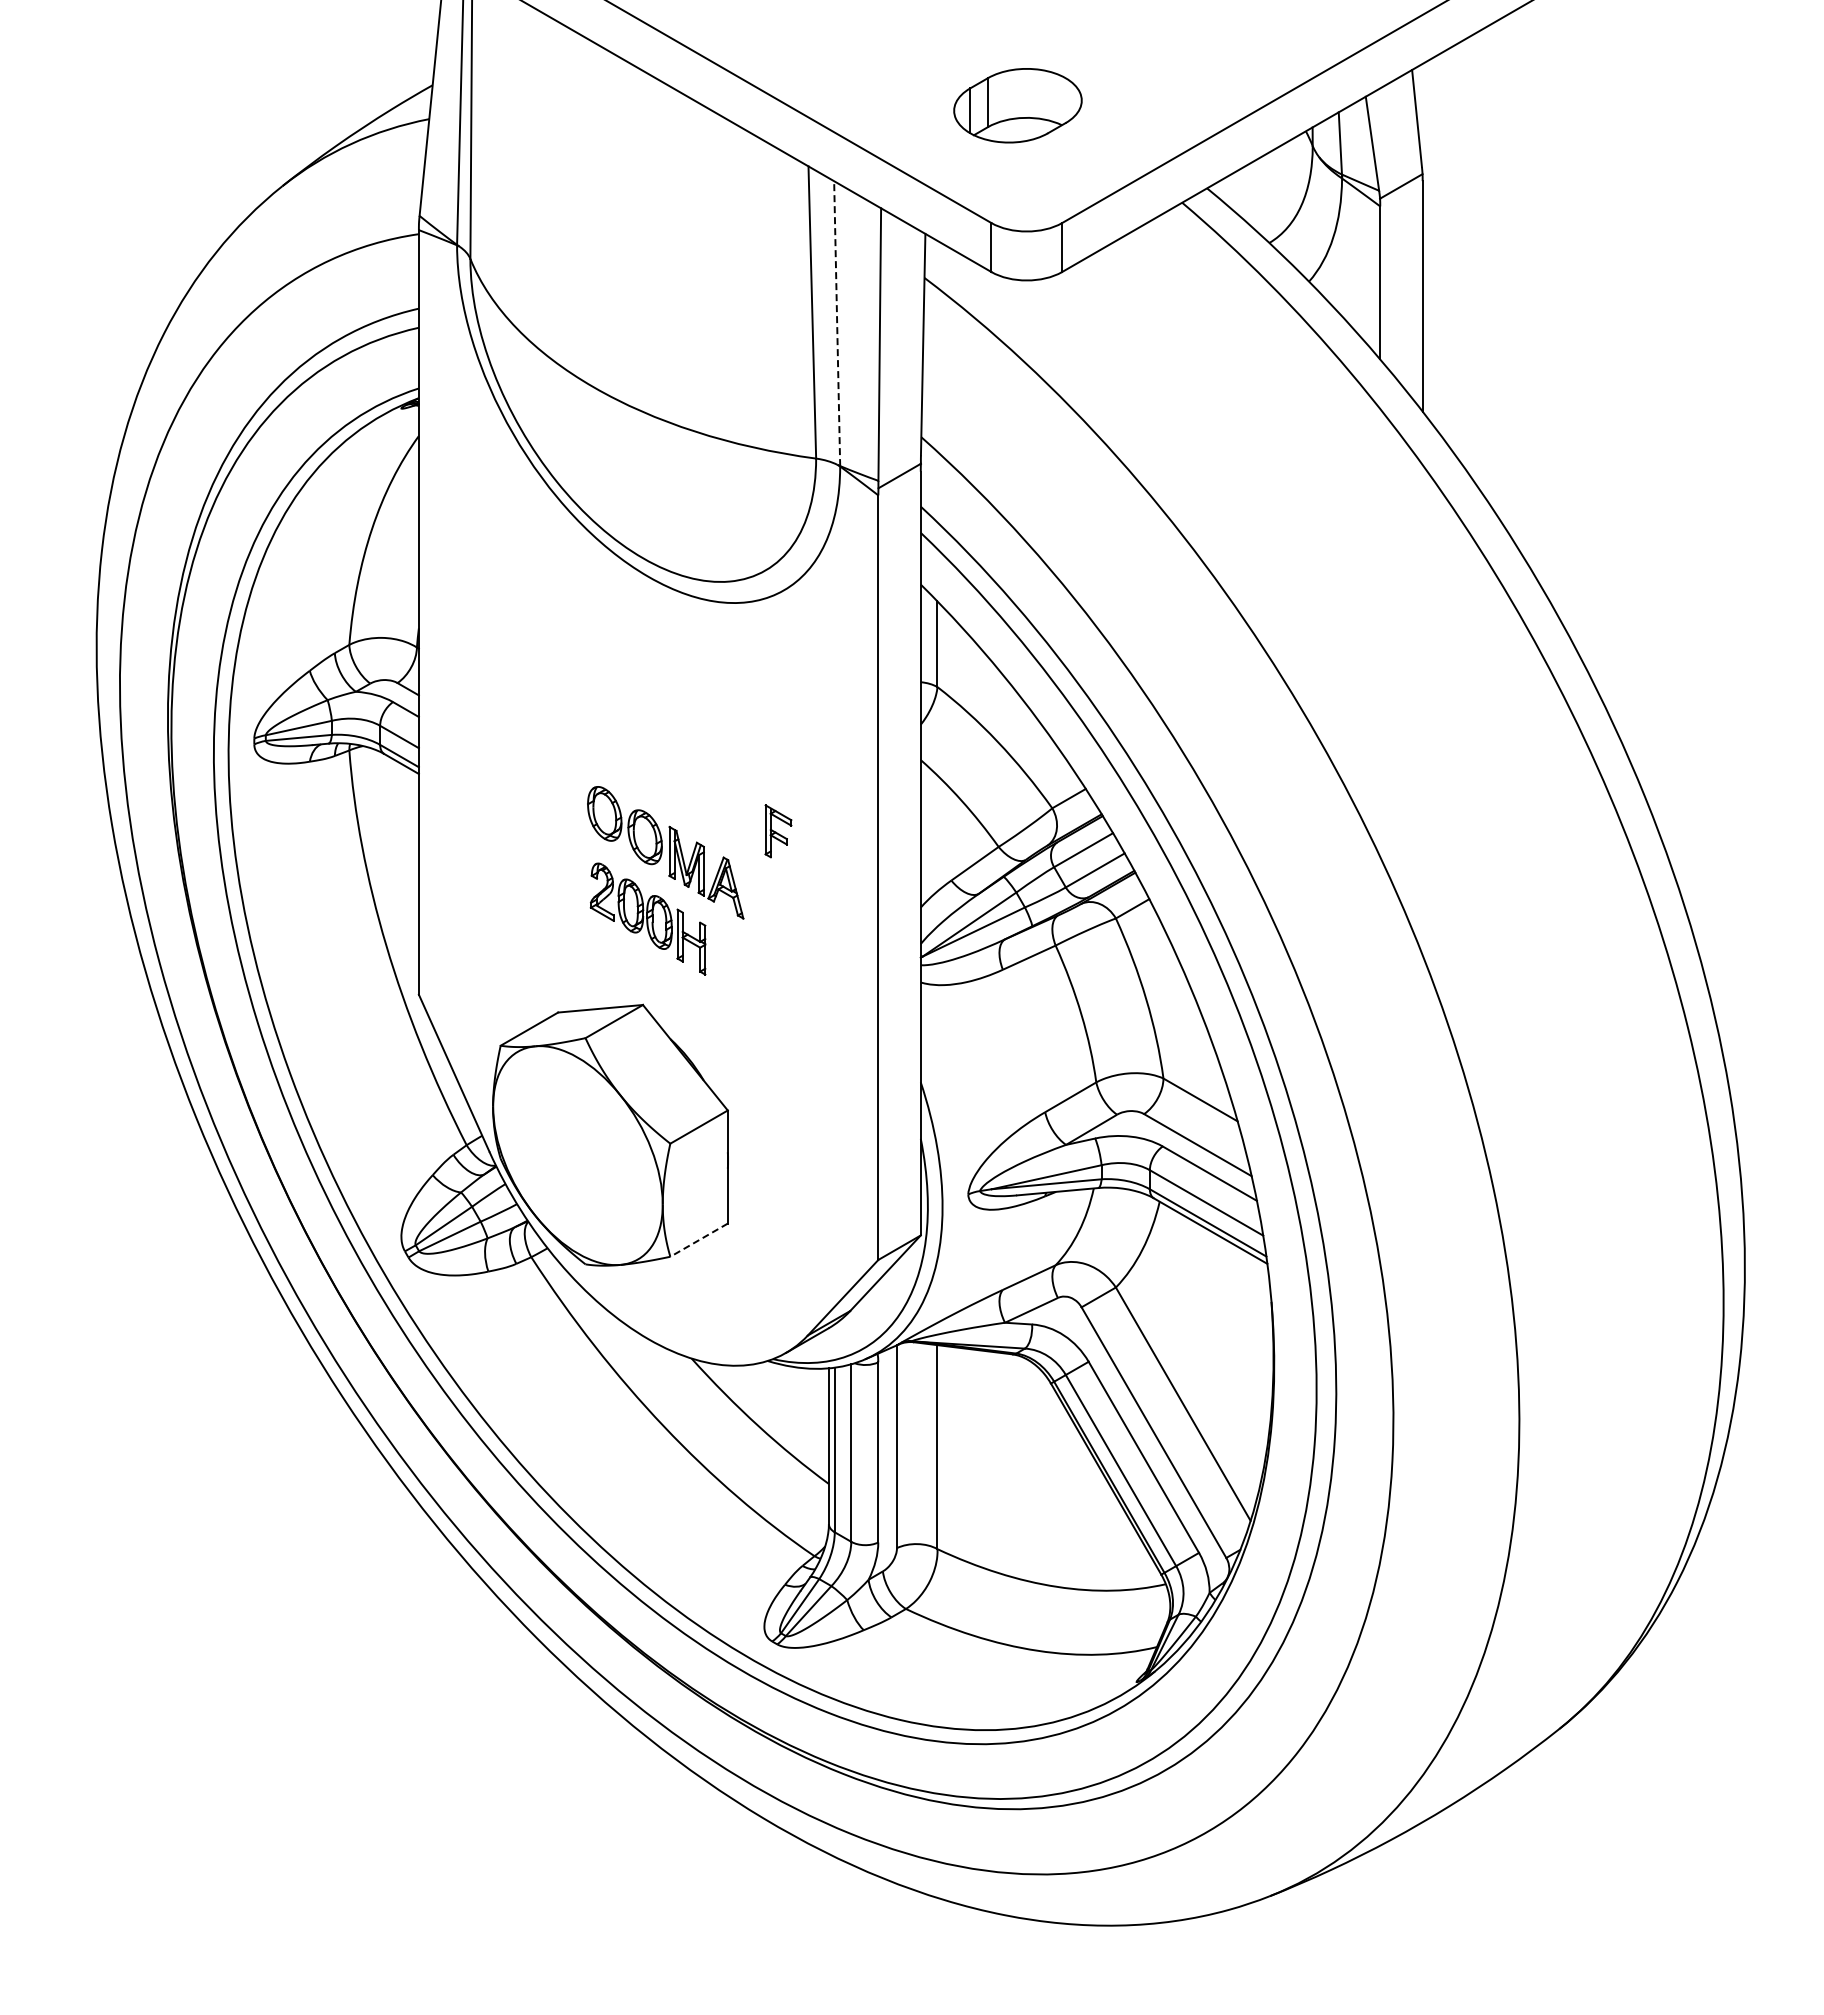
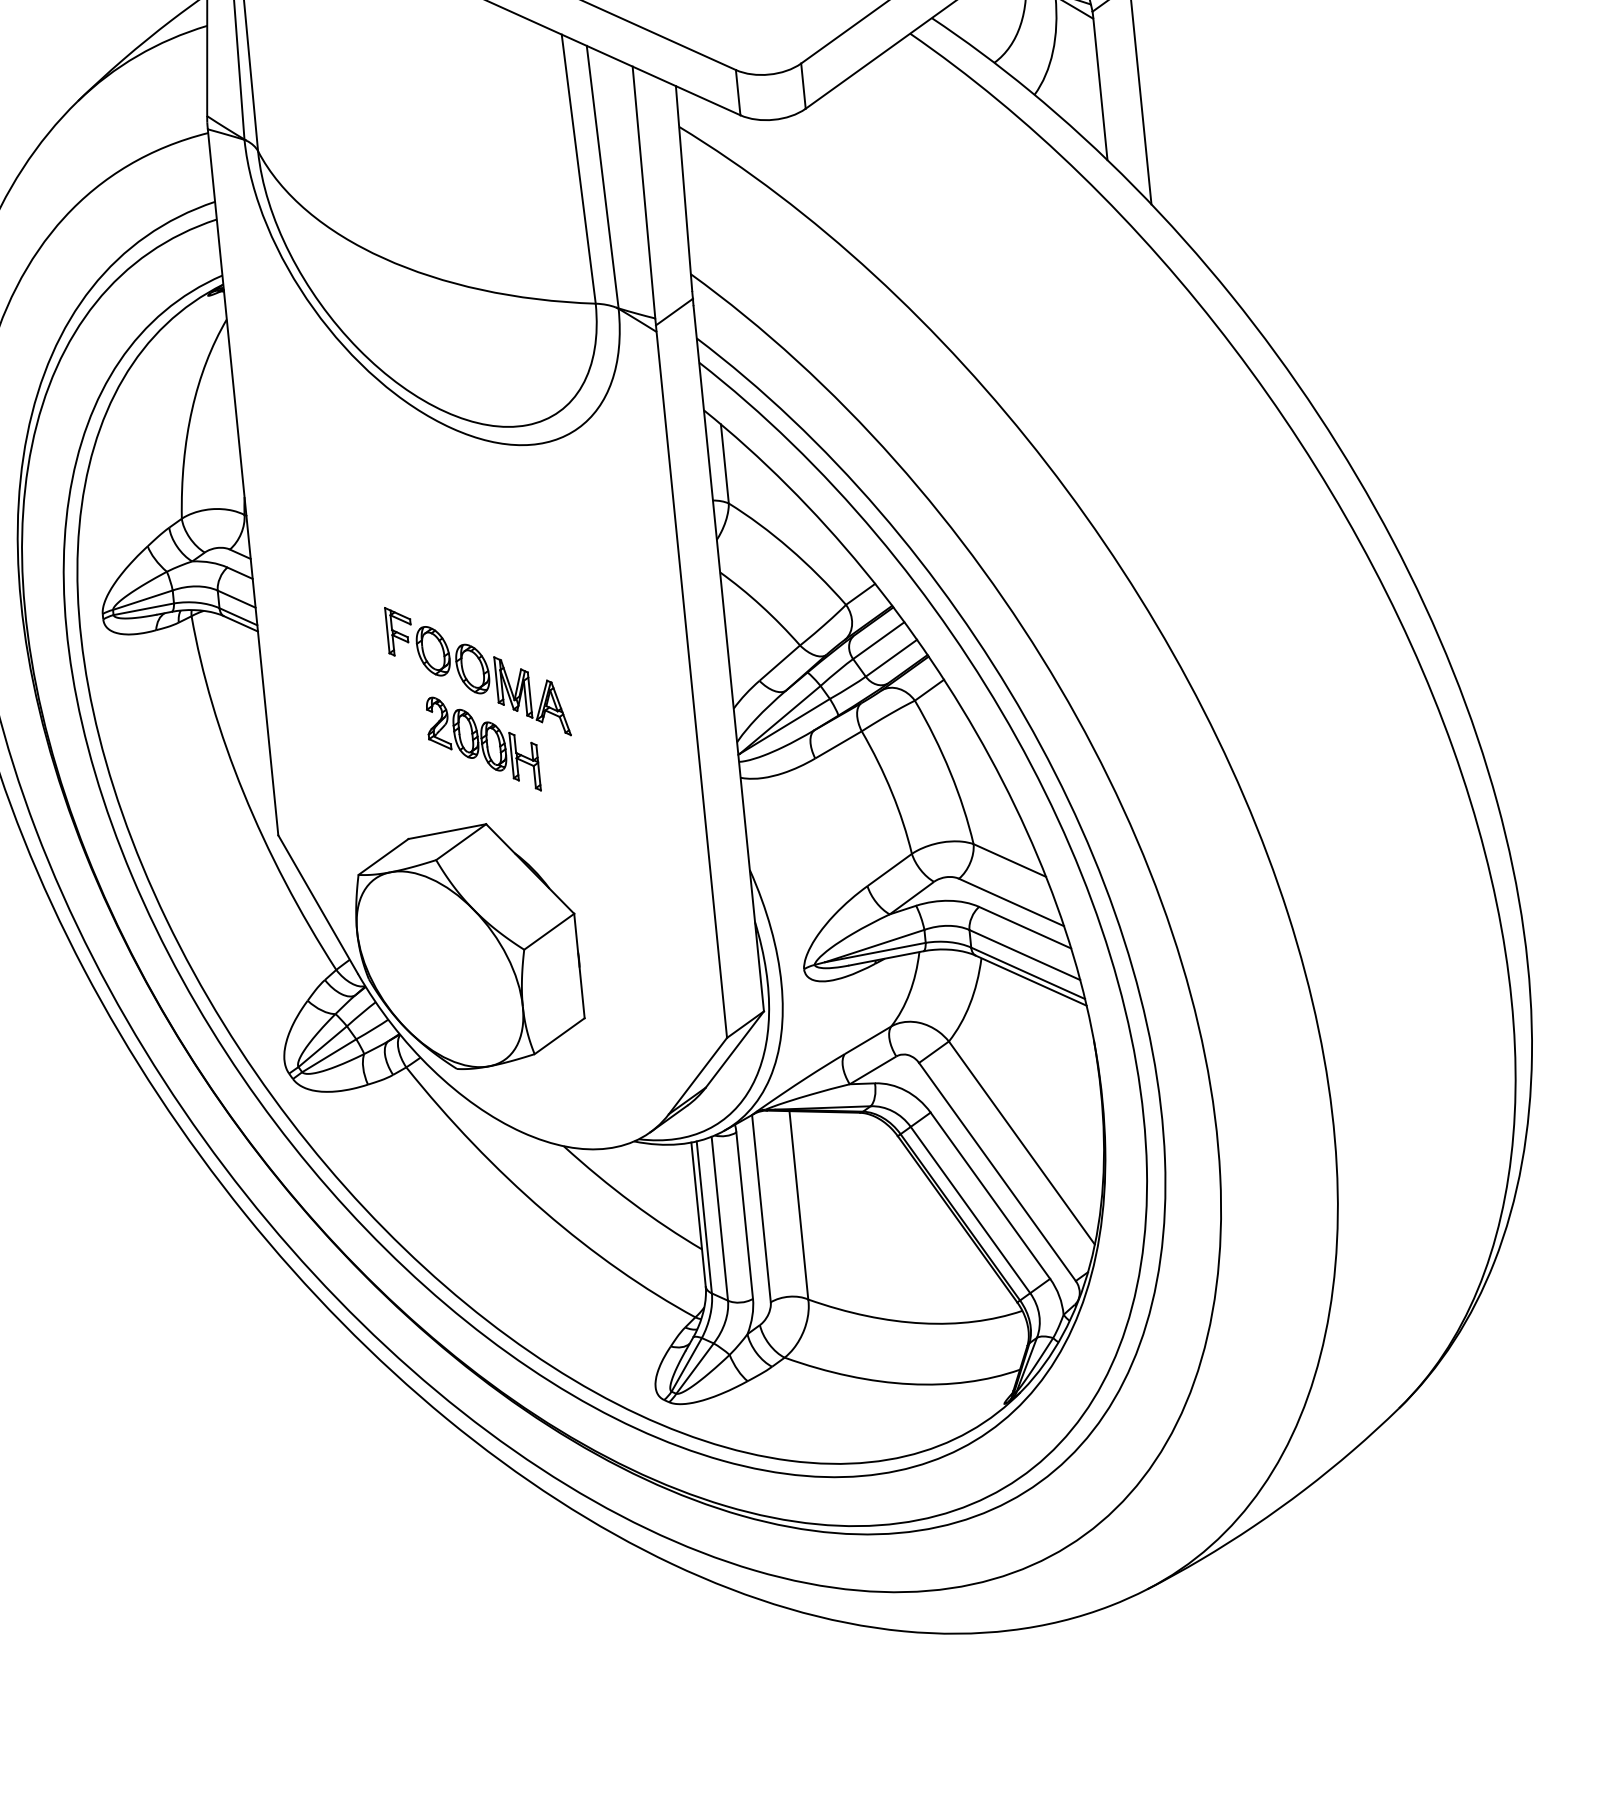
line: (837, 323) -> (602, 176), dashed -> solid
part: (778, 831) -> (399, 630), moved
line: (698, 1240) -> (559, 1036), dashed -> solid

